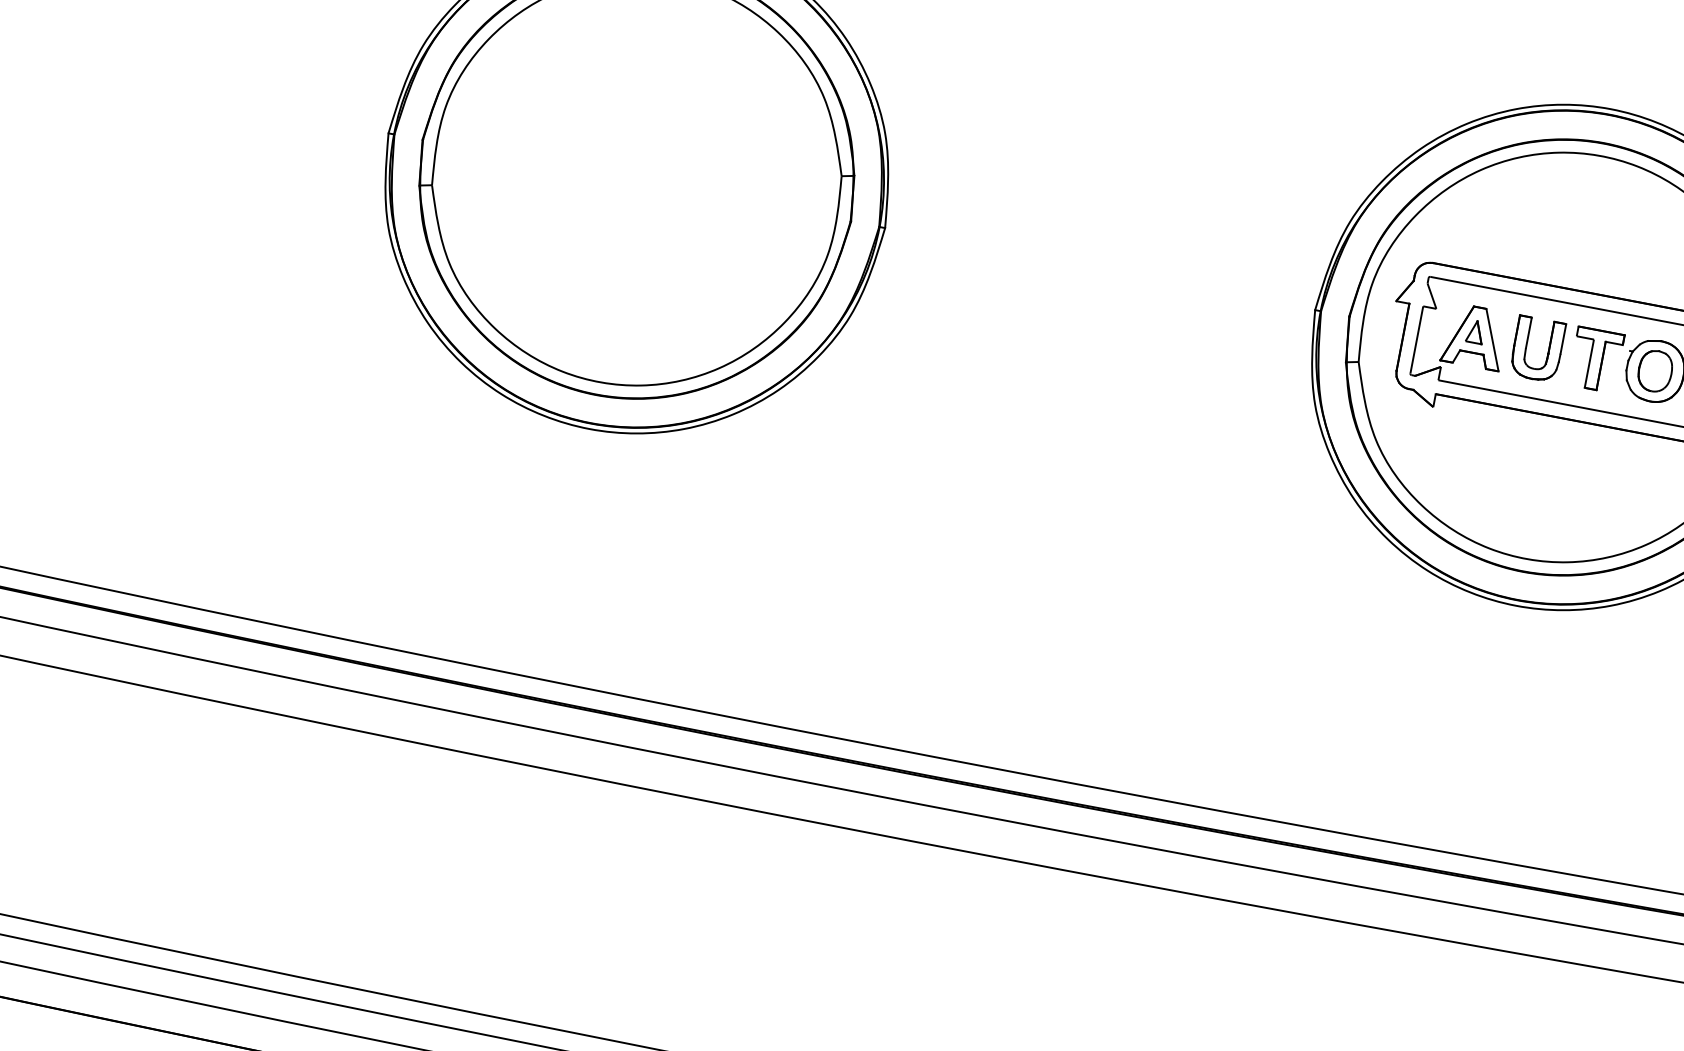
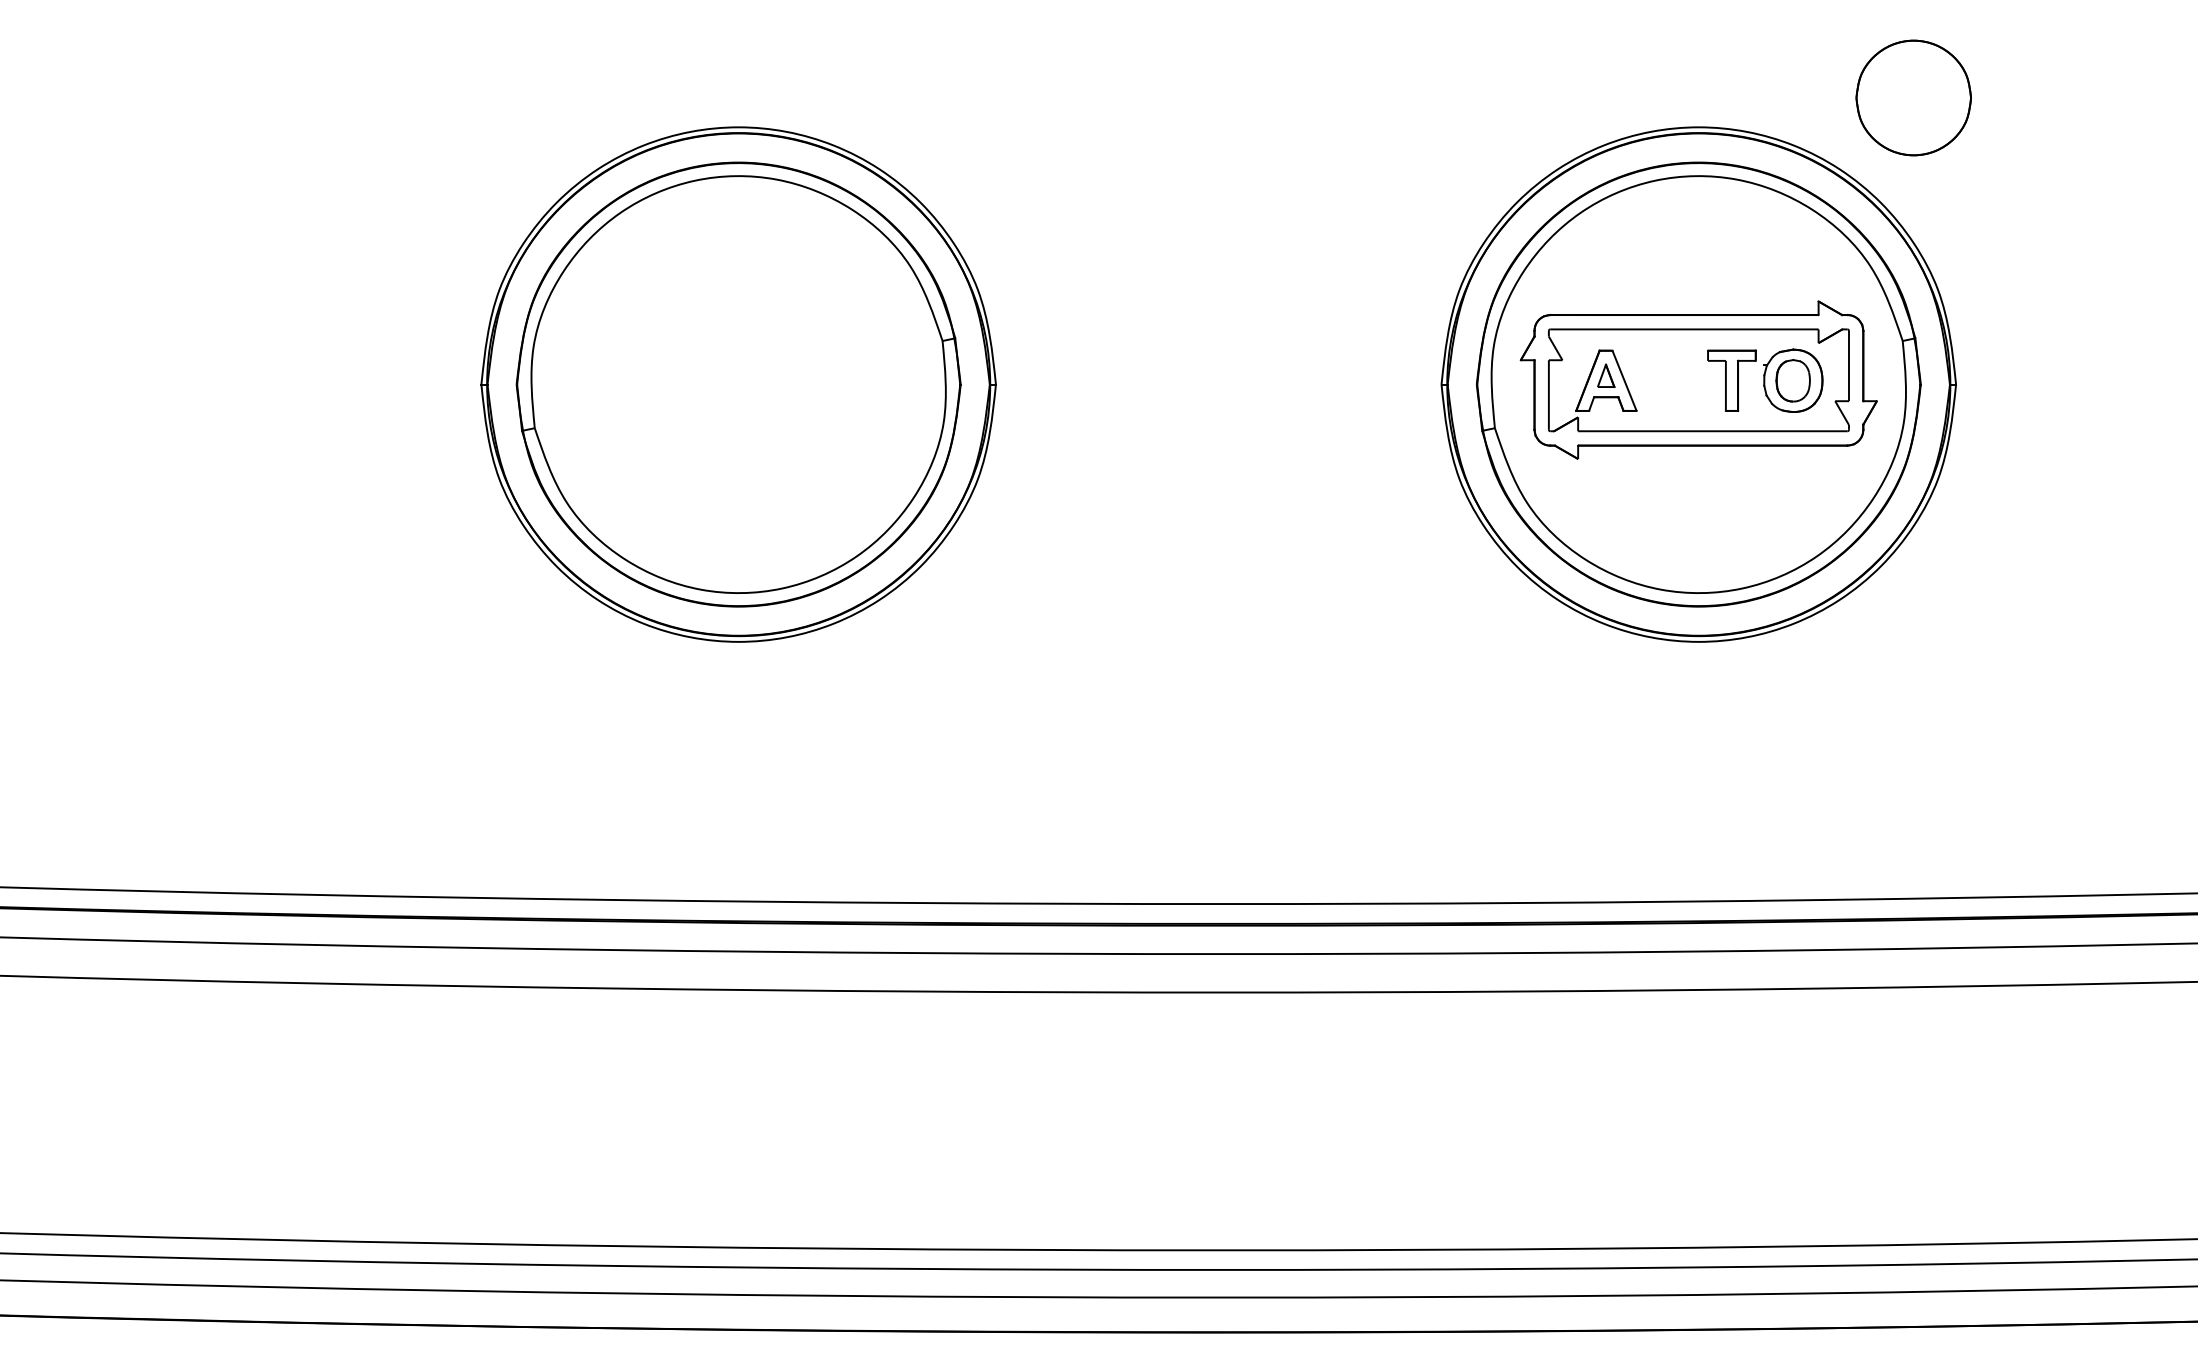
part: (1527, 347) -> (1660, 381), removed

